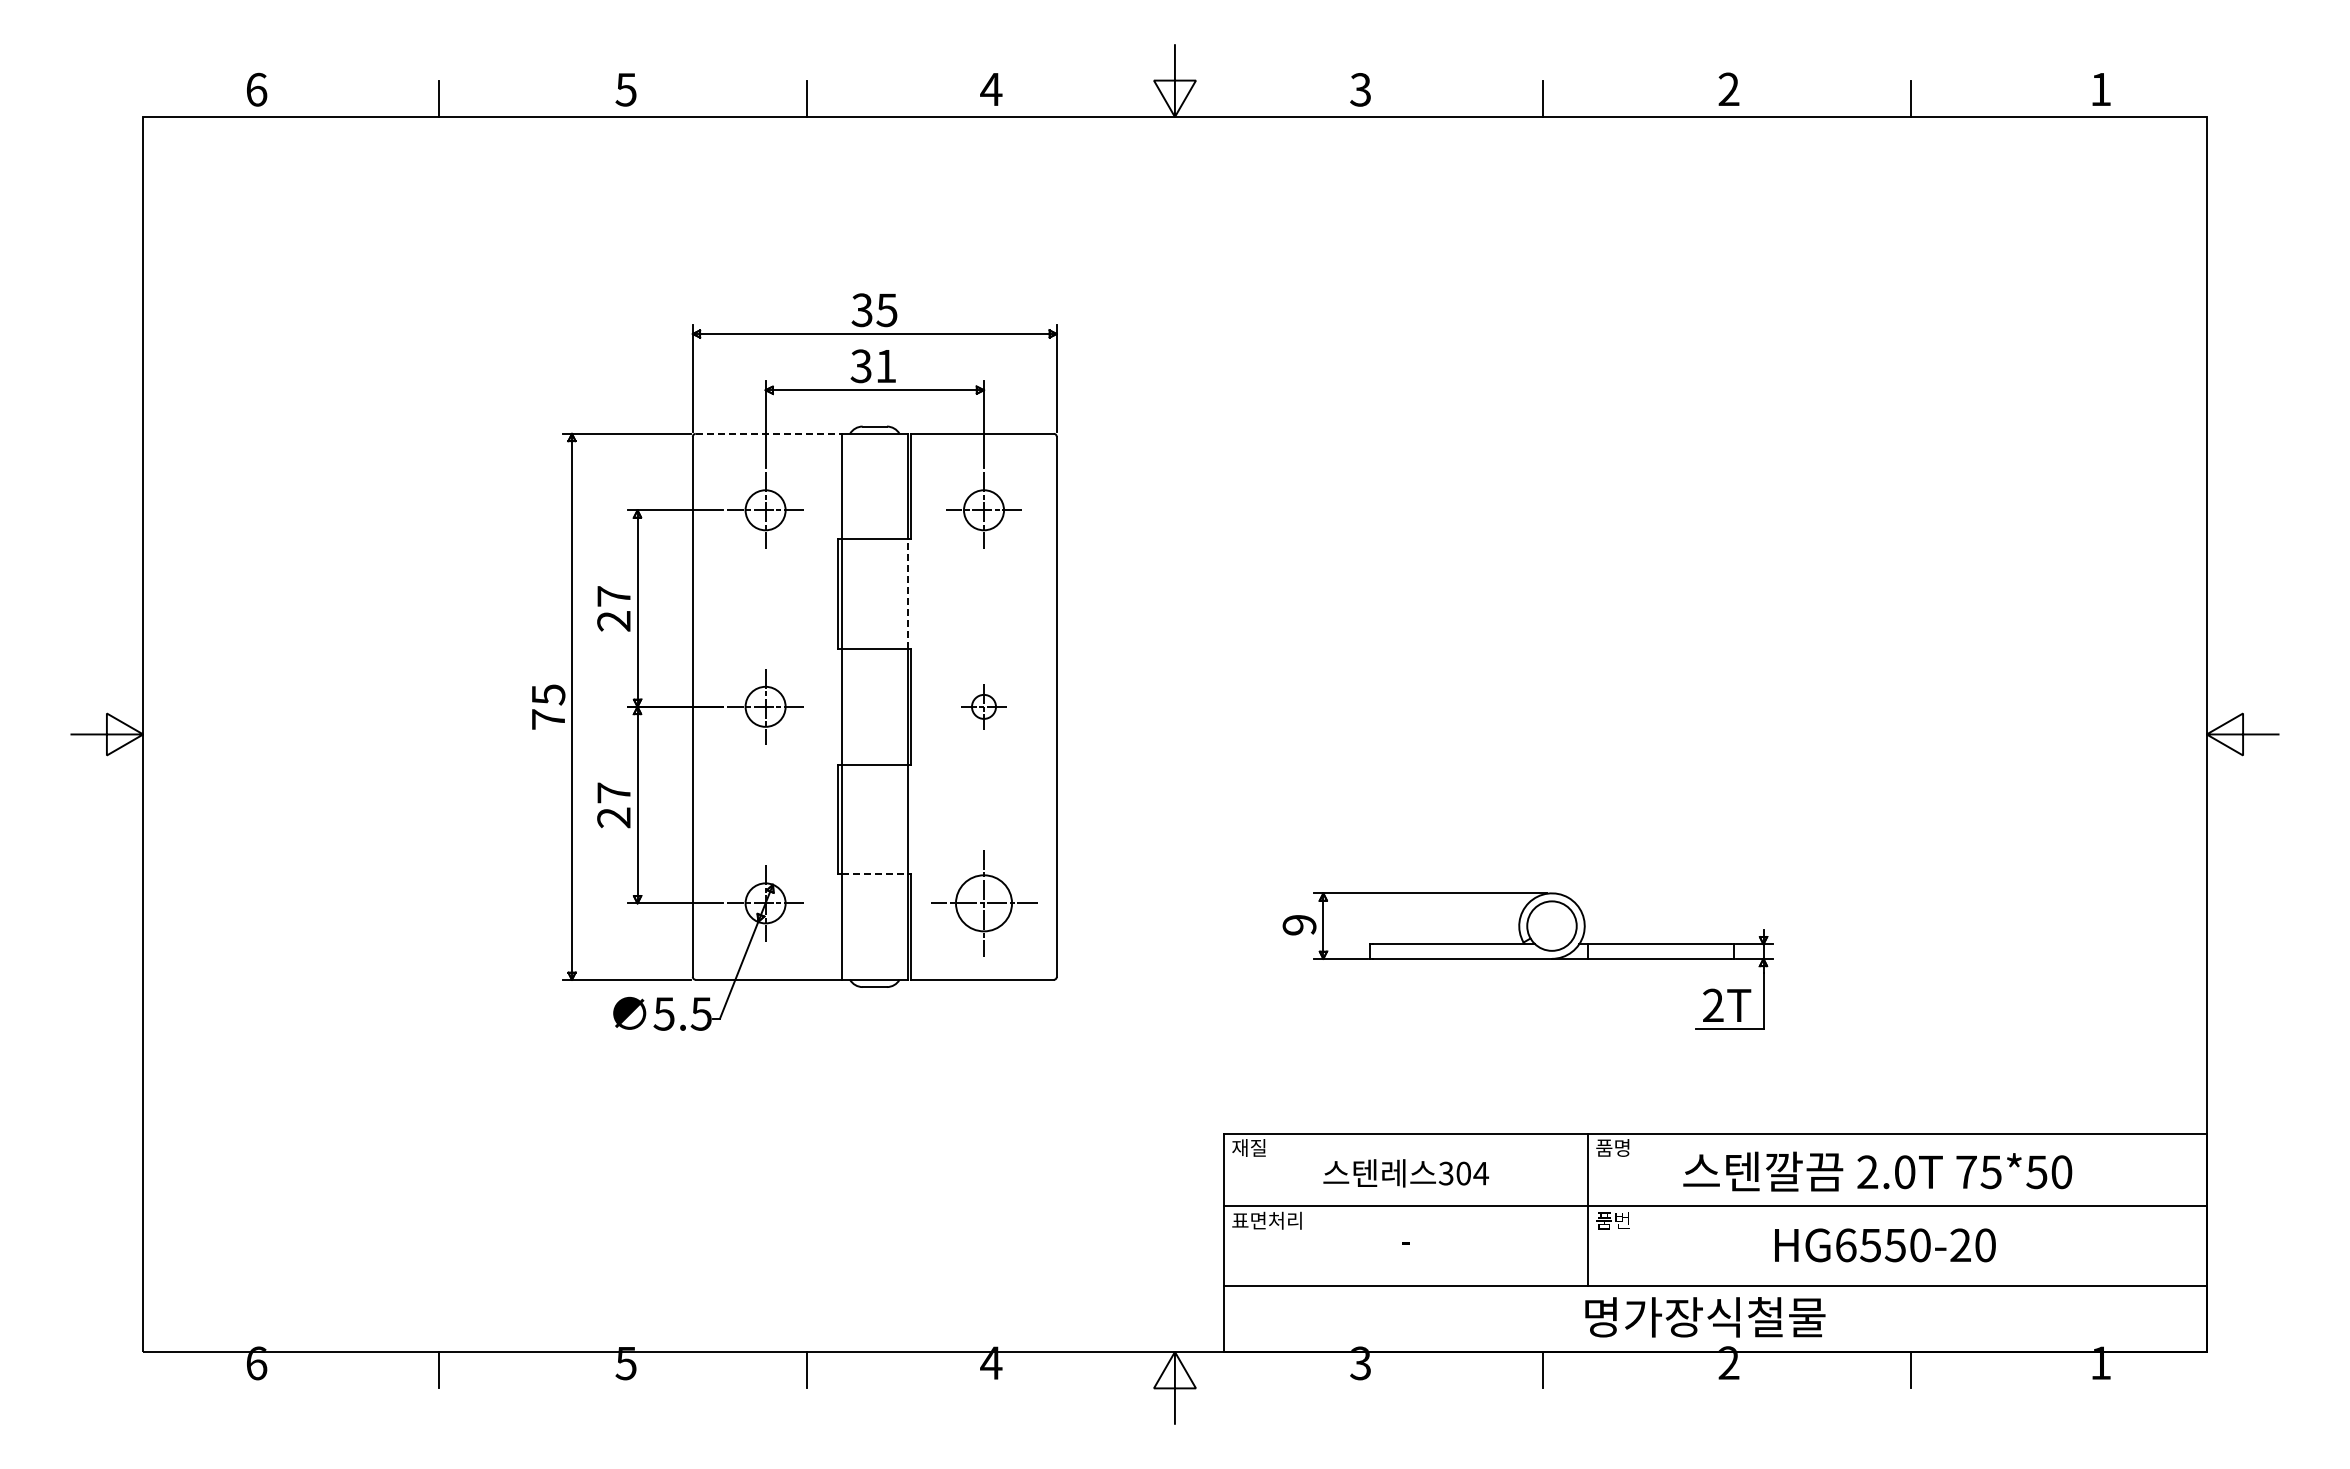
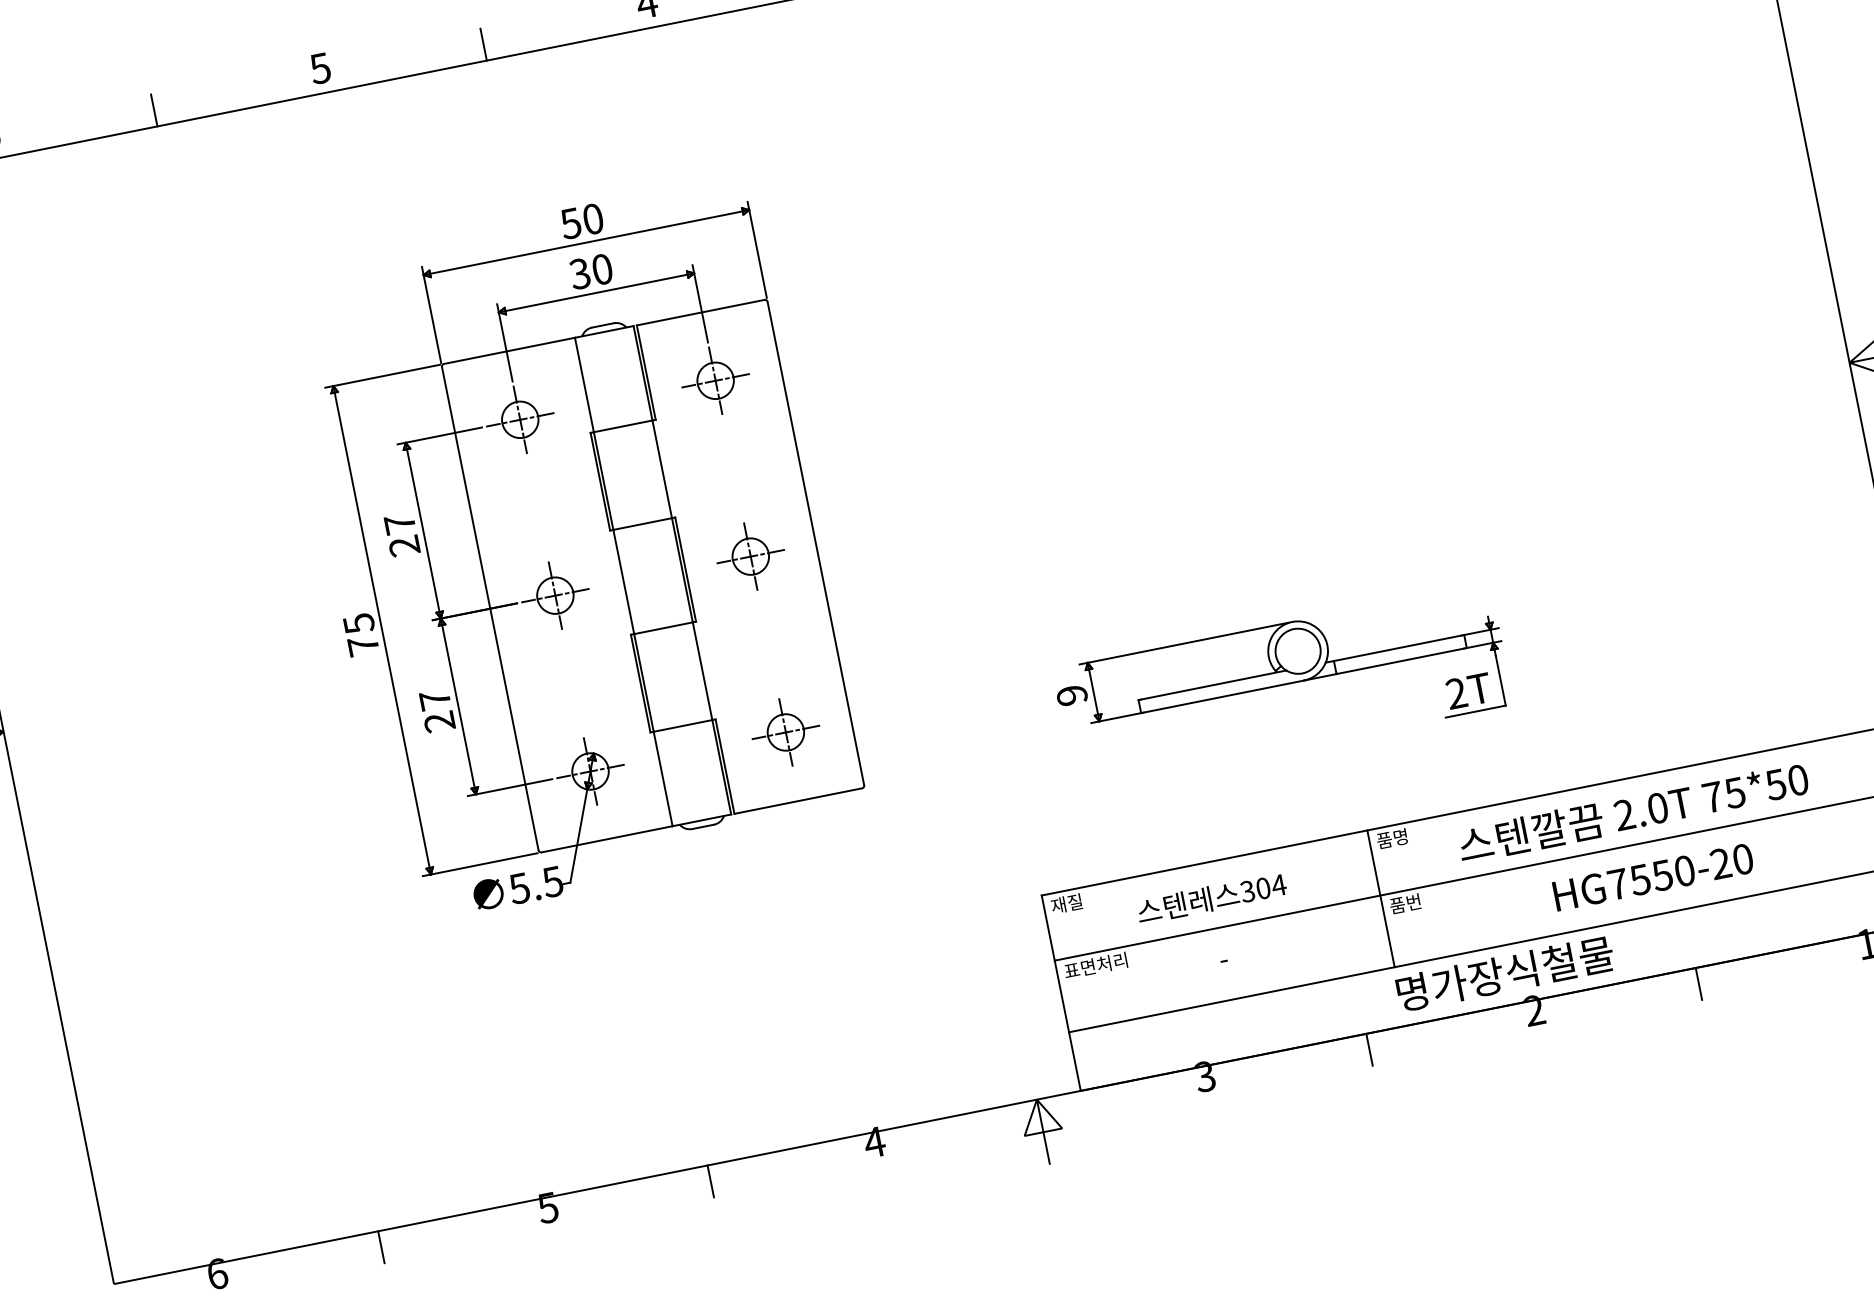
text: (874, 310) -> (581, 221), 35 -> 50
text: (886, 366) -> (602, 269), 31 -> 30
line: (769, 433) -> (510, 350), dashed -> solid
line: (907, 594) -> (662, 469), dashed -> solid
part: (983, 706) -> (750, 556), size x1.67
line: (874, 874) -> (682, 726), dashed -> solid
part: (983, 903) -> (785, 732), size x0.71
text: (1846, 1245) -> (1618, 884), HG6550-20 -> HG7550-20

